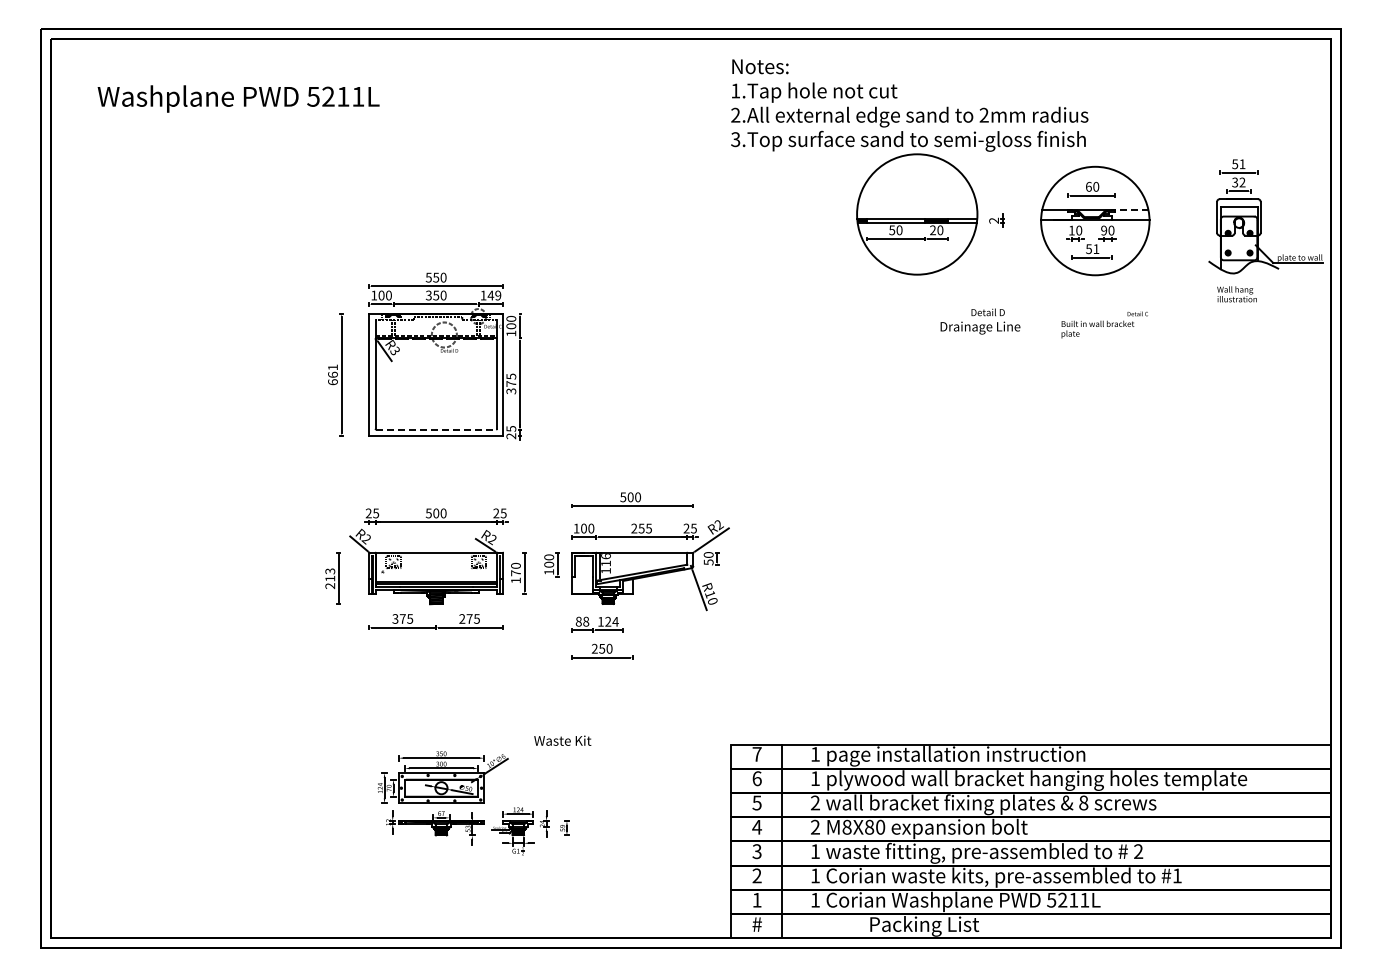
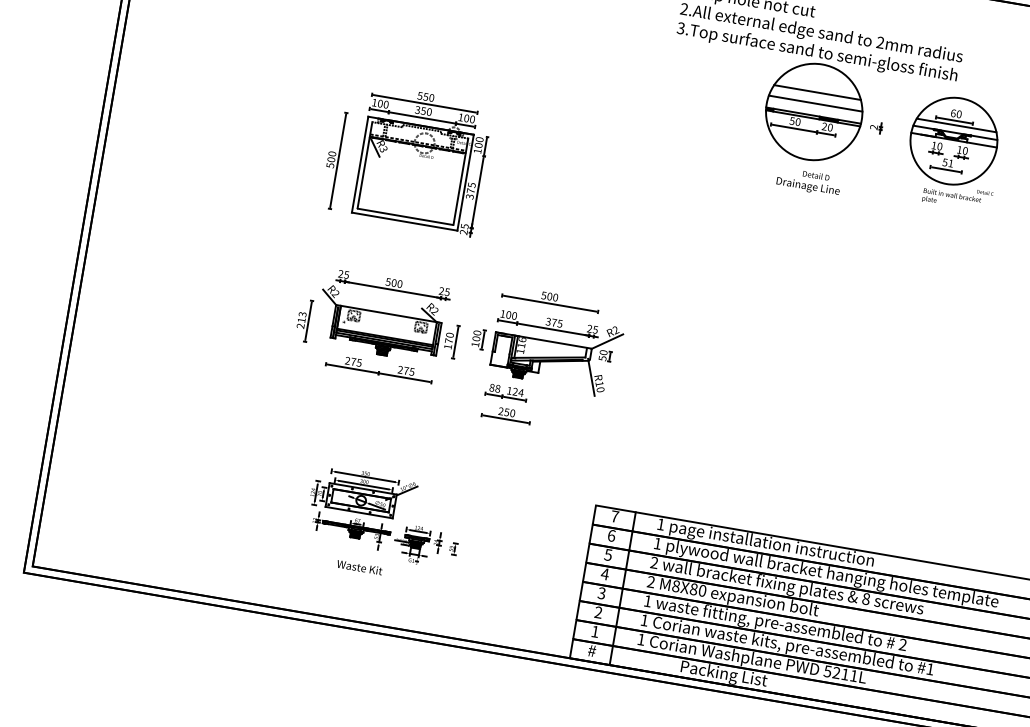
line: (917, 189) -> (817, 92), added
line: (1094, 201) -> (955, 125), added
line: (917, 203) -> (815, 103), added
line: (1131, 210) -> (983, 137), dashed -> solid
text: (1104, 230) -> (959, 149), 90 -> 10
text: (494, 295) -> (469, 118), 149 -> 100
text: (980, 321) -> (808, 181), moved
text: (1104, 324) -> (957, 196), moved
text: (332, 374) -> (331, 159), 661 -> 500
line: (436, 429) -> (405, 216), dashed -> solid
text: (637, 528) -> (551, 322), 255 -> 375
text: (395, 619) -> (347, 361), 375 -> 275
text: (562, 740) -> (359, 567), moved

